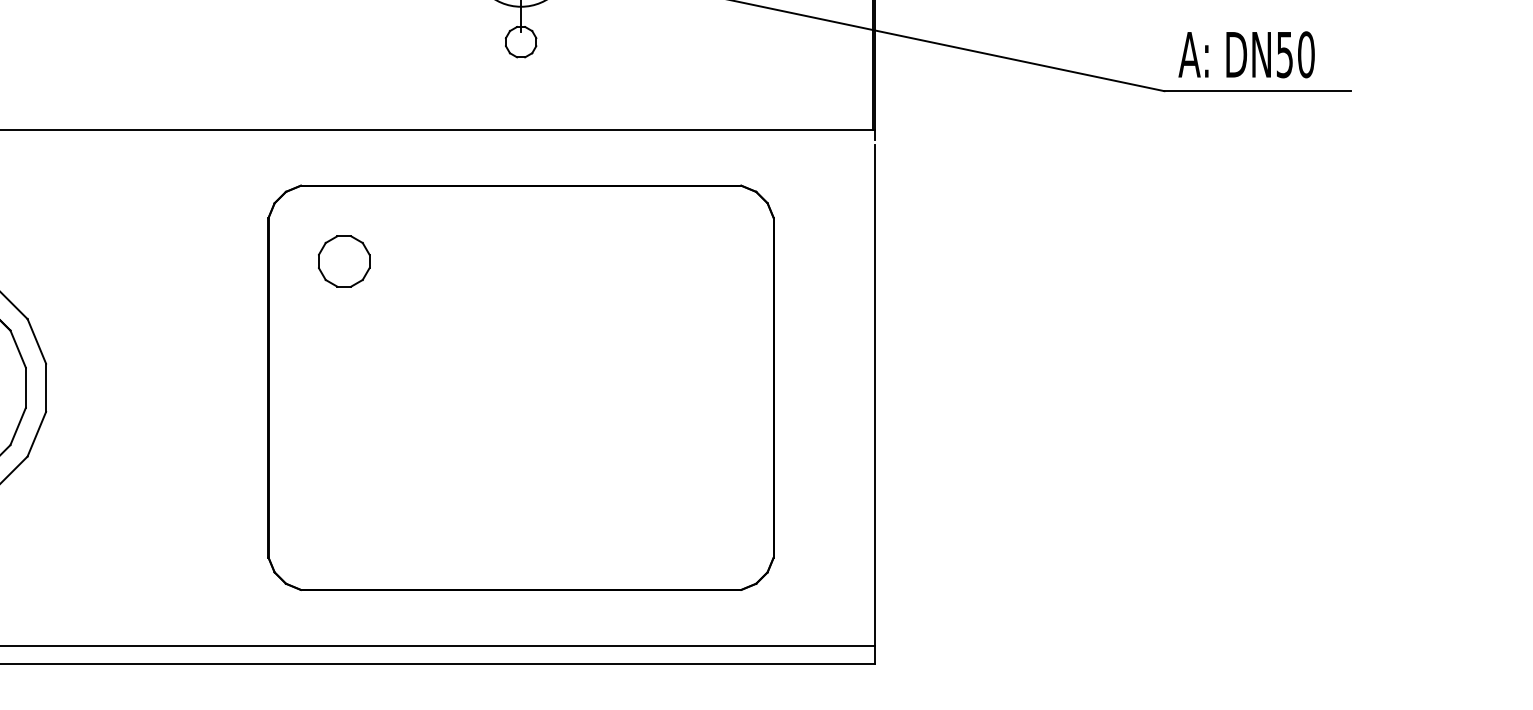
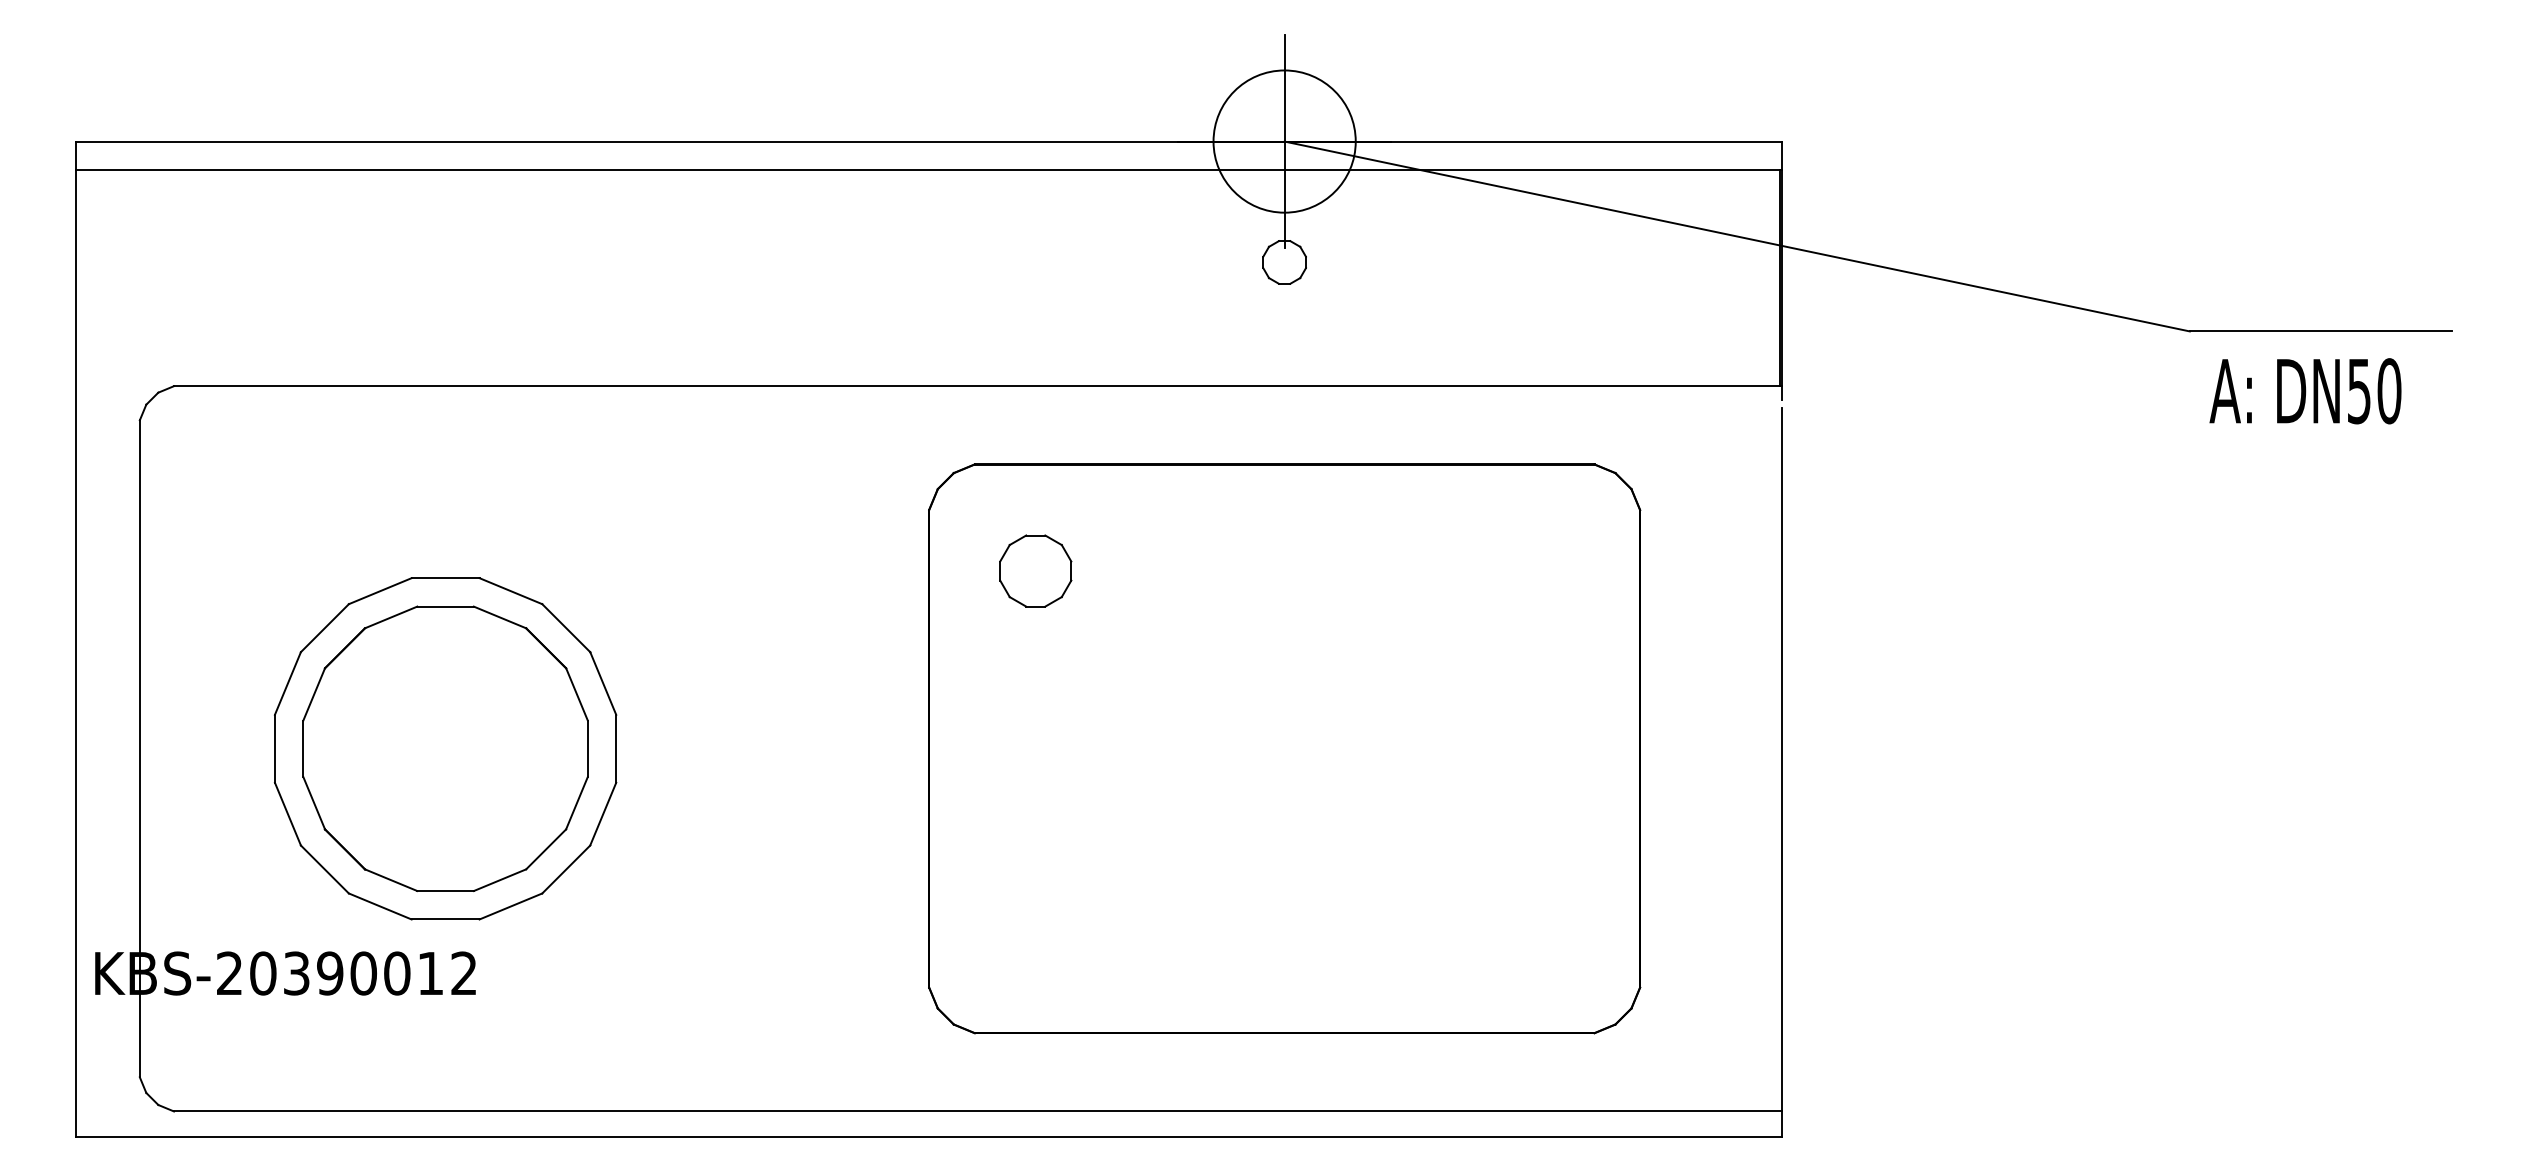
text: (1246, 54) -> (2305, 391), moved

